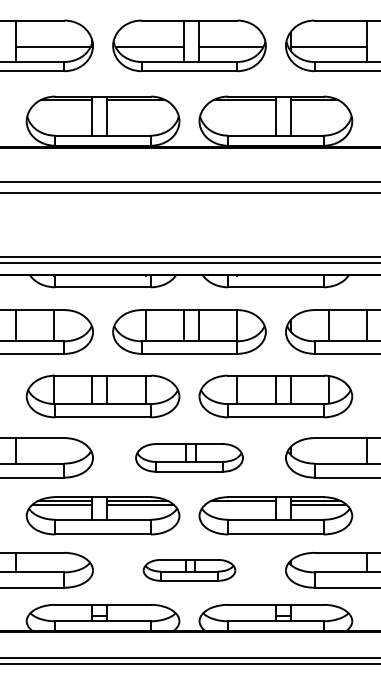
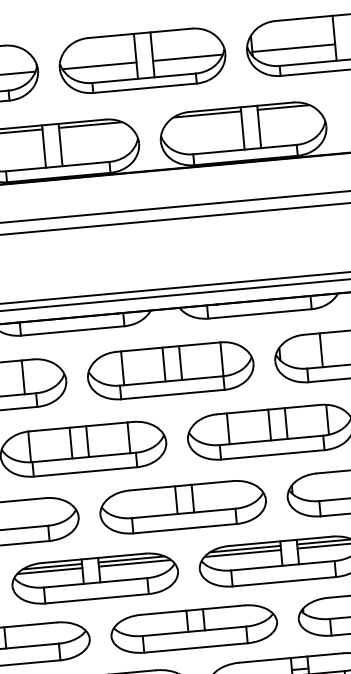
part: (189, 457) -> (183, 506), size x1.43
line: (240, 505) -> (243, 553), added
part: (189, 570) -> (194, 629), size x1.67

